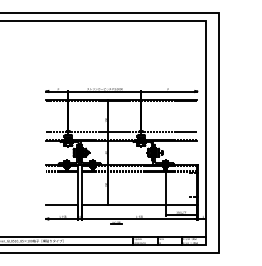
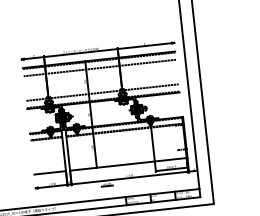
line: (121, 108) -> (99, 68), added

